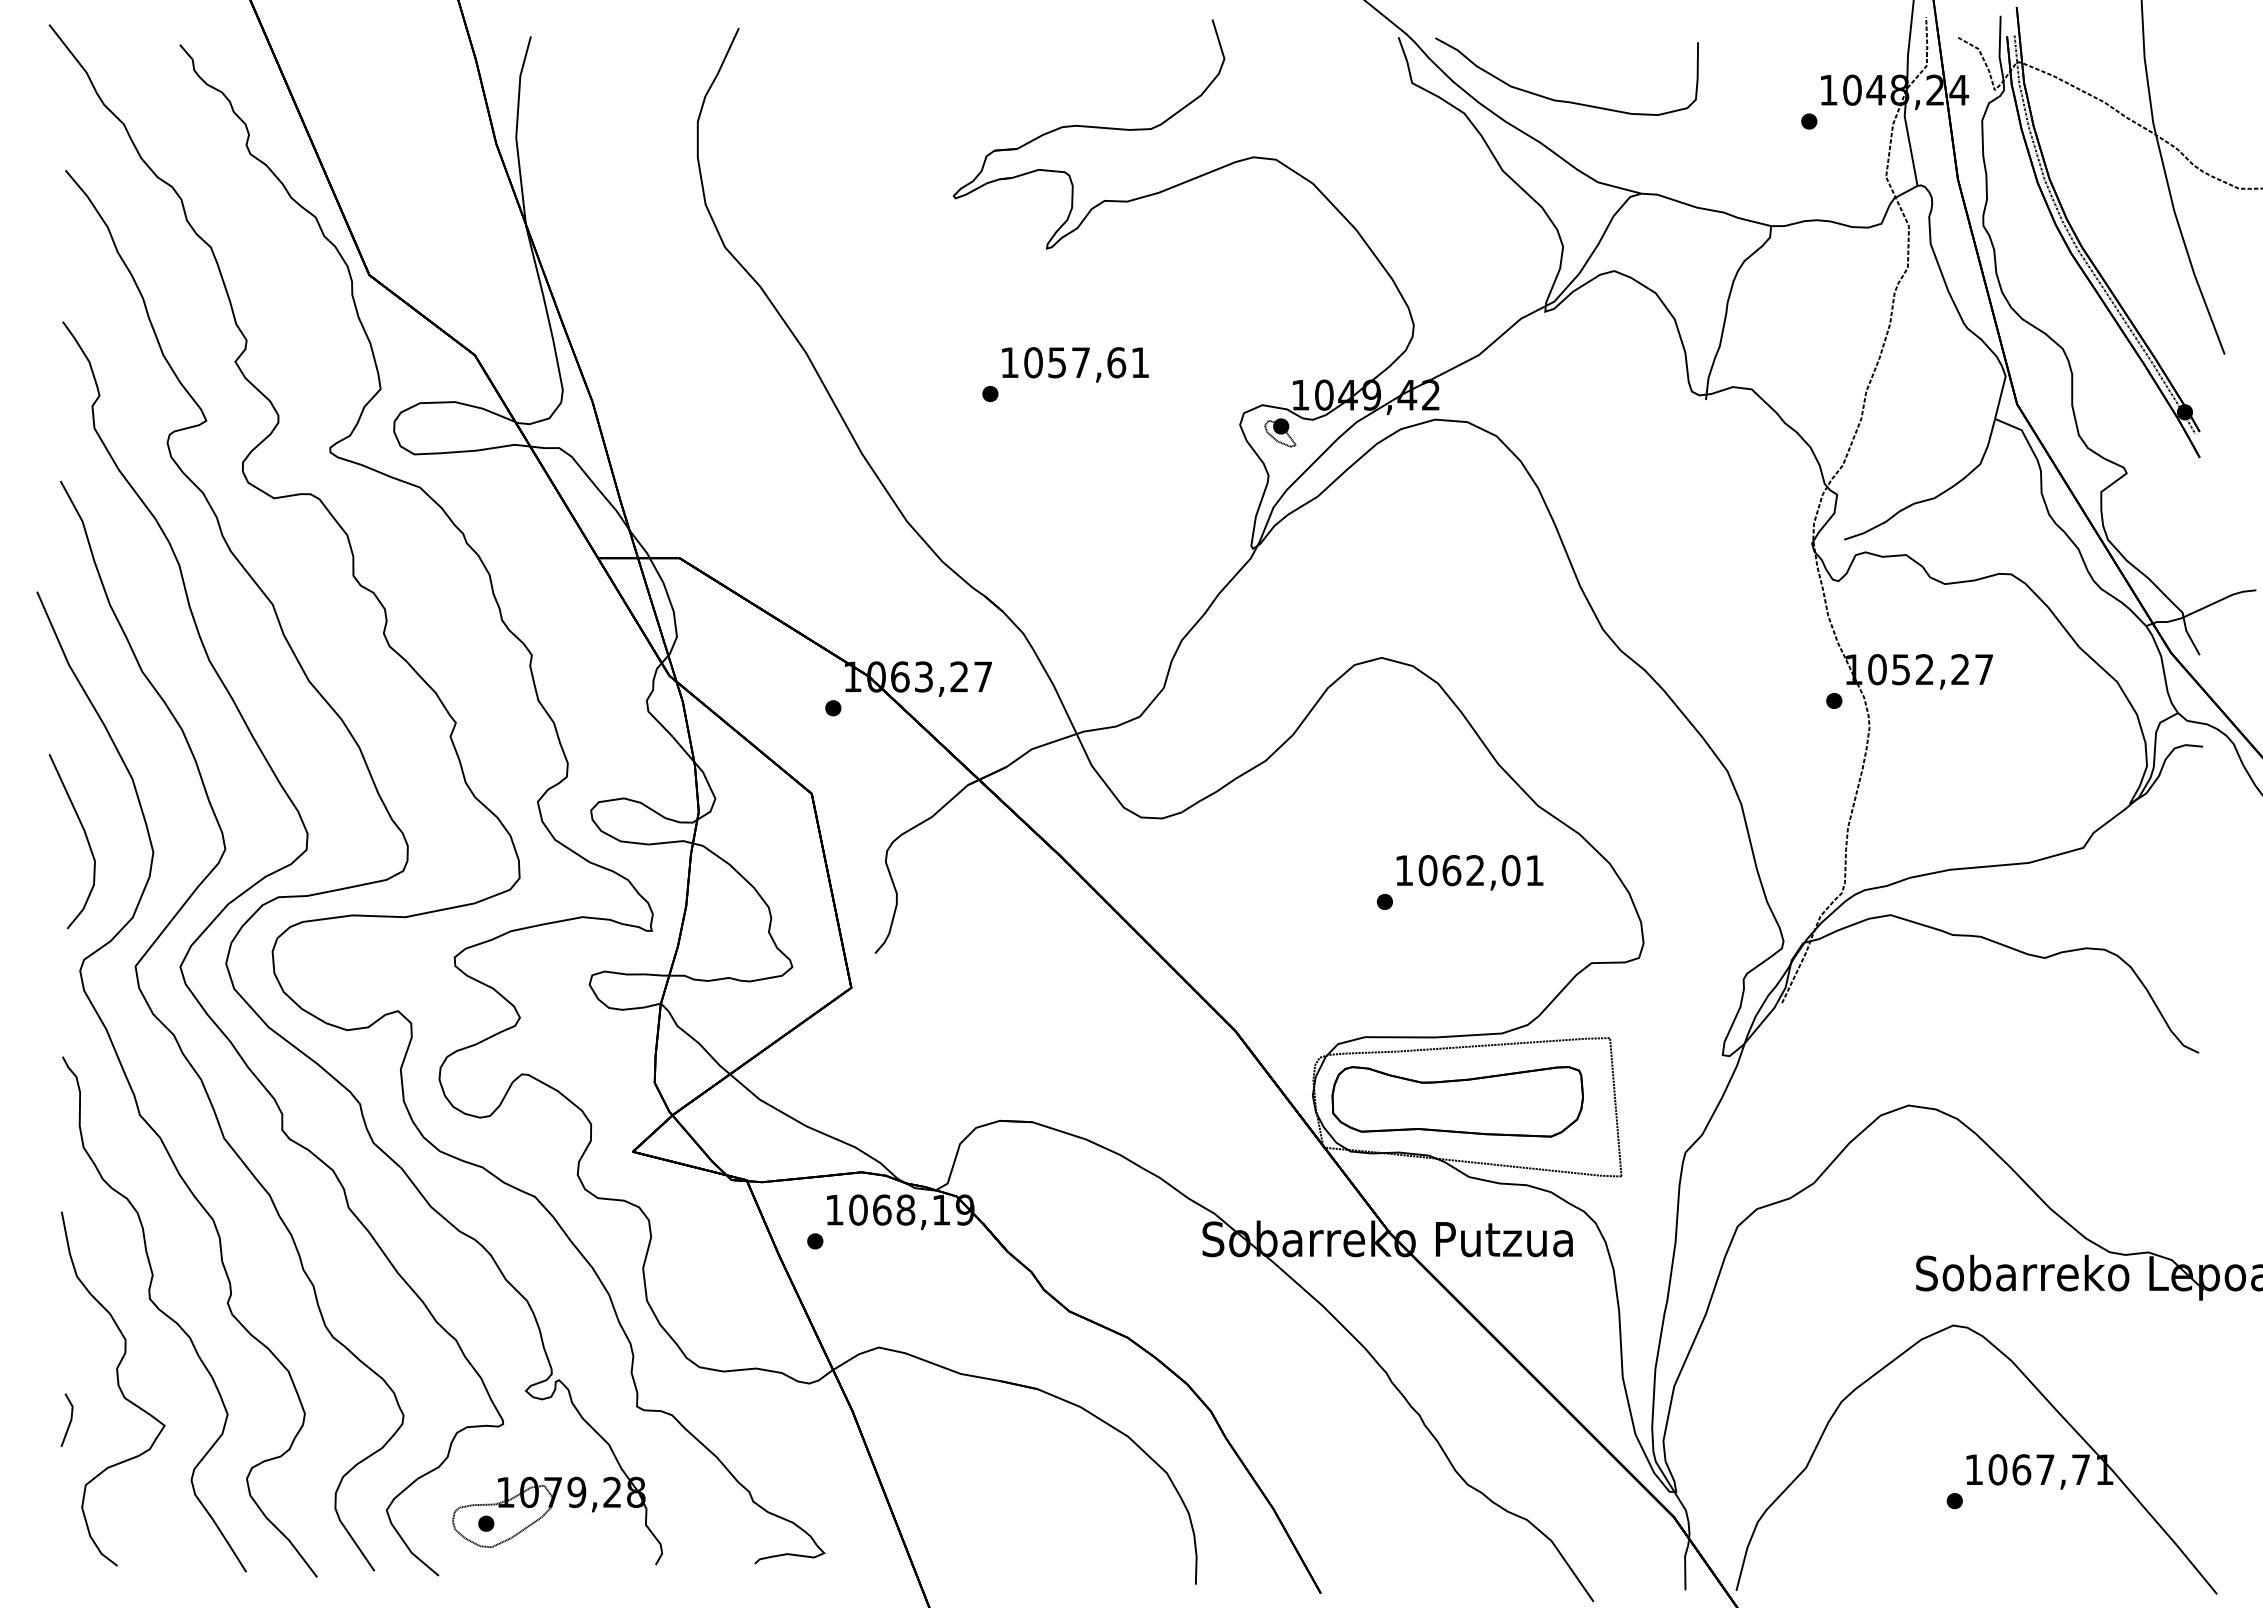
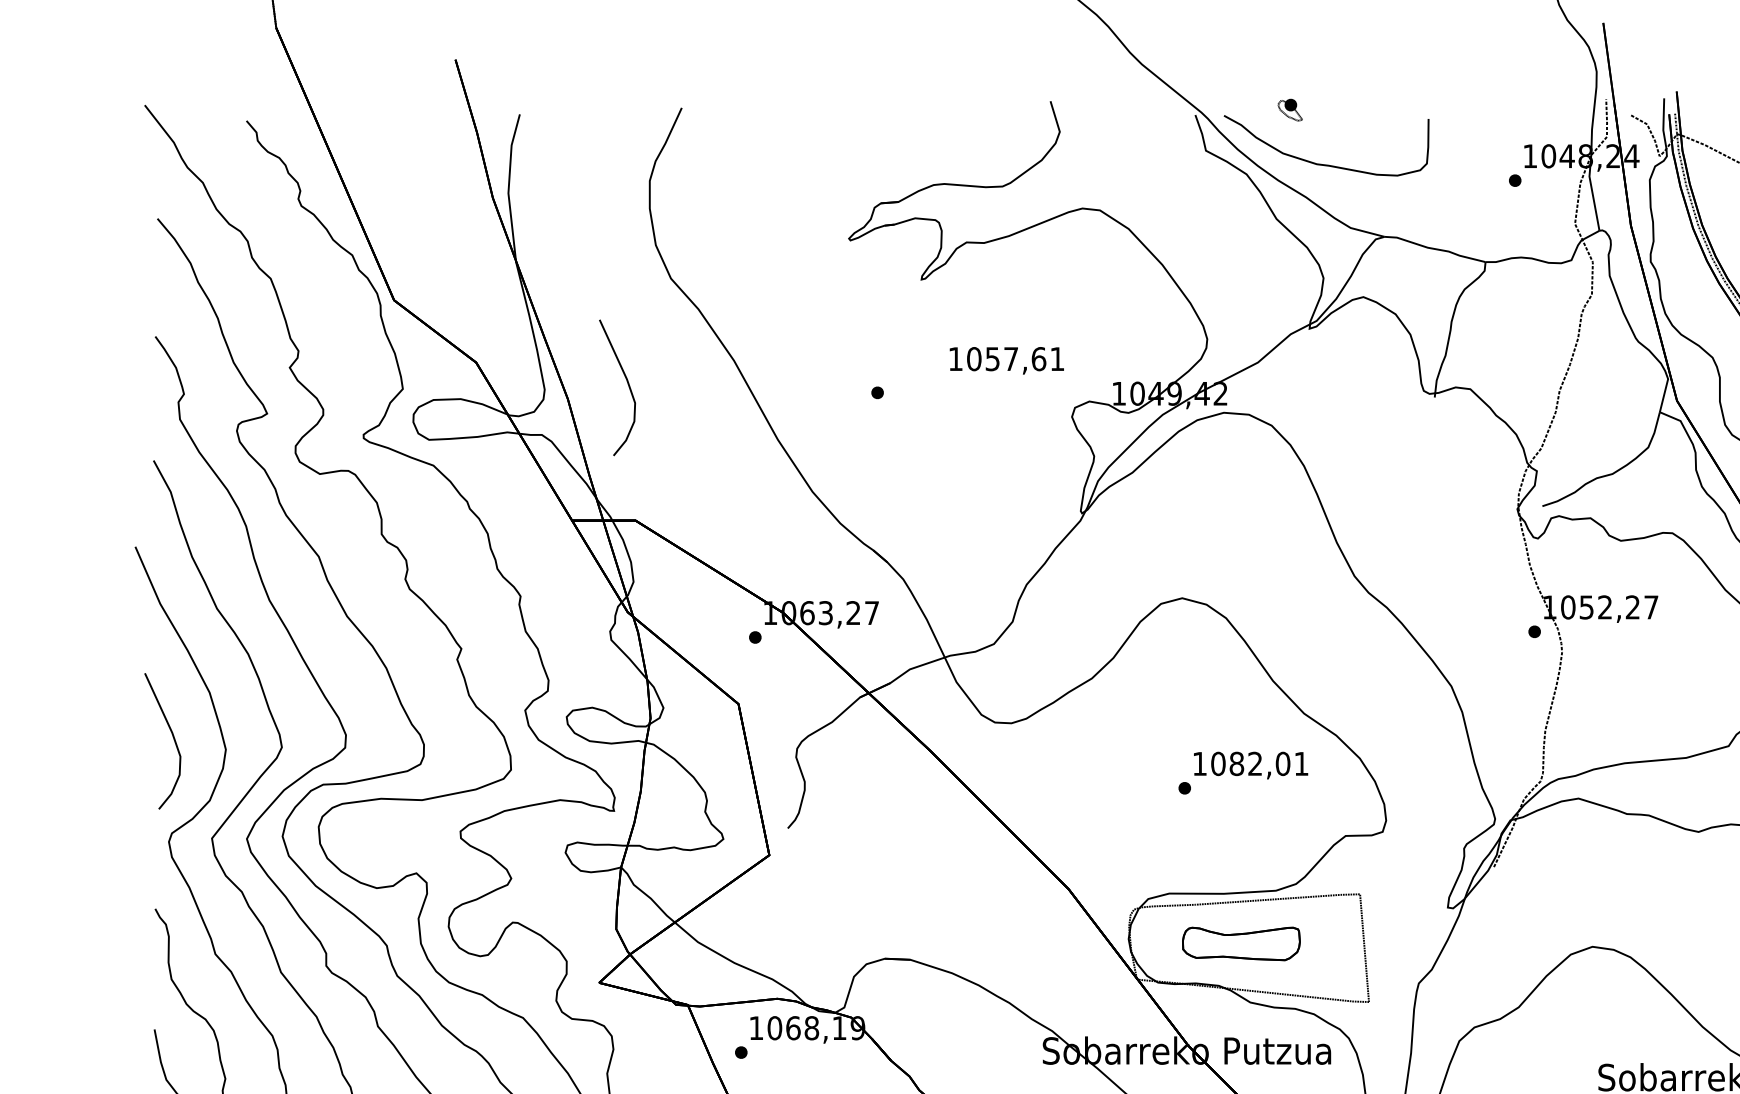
text: (1075, 364) -> (1006, 360), moved
curve: (669, 383) -> (627, 384), added
part: (1280, 432) -> (1290, 109), moved
text: (1451, 870) -> (1236, 763), 1062,01 -> 1082,01
part: (1457, 1101) -> (1241, 943), size x0.6

